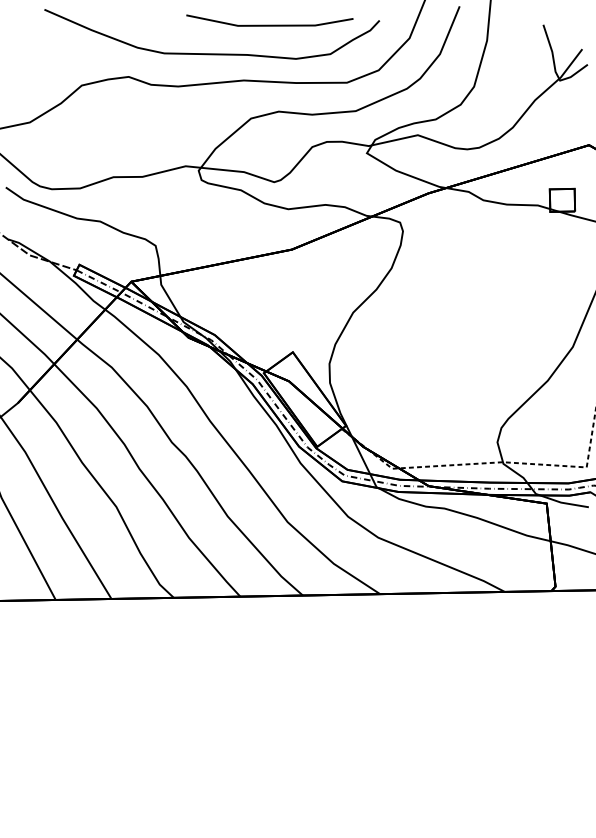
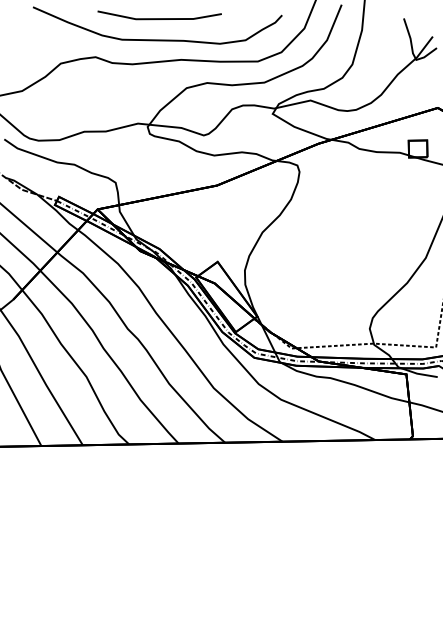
line: (269, 24) -> (159, 18), moved

